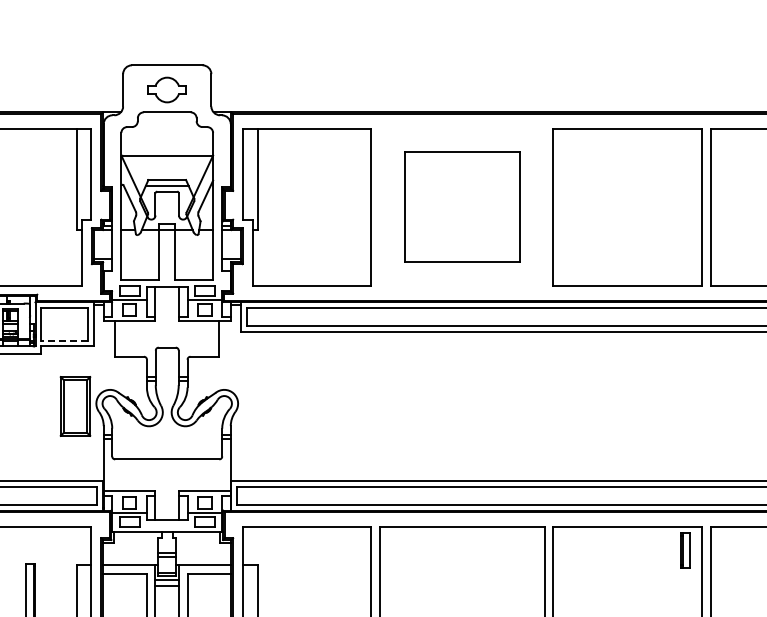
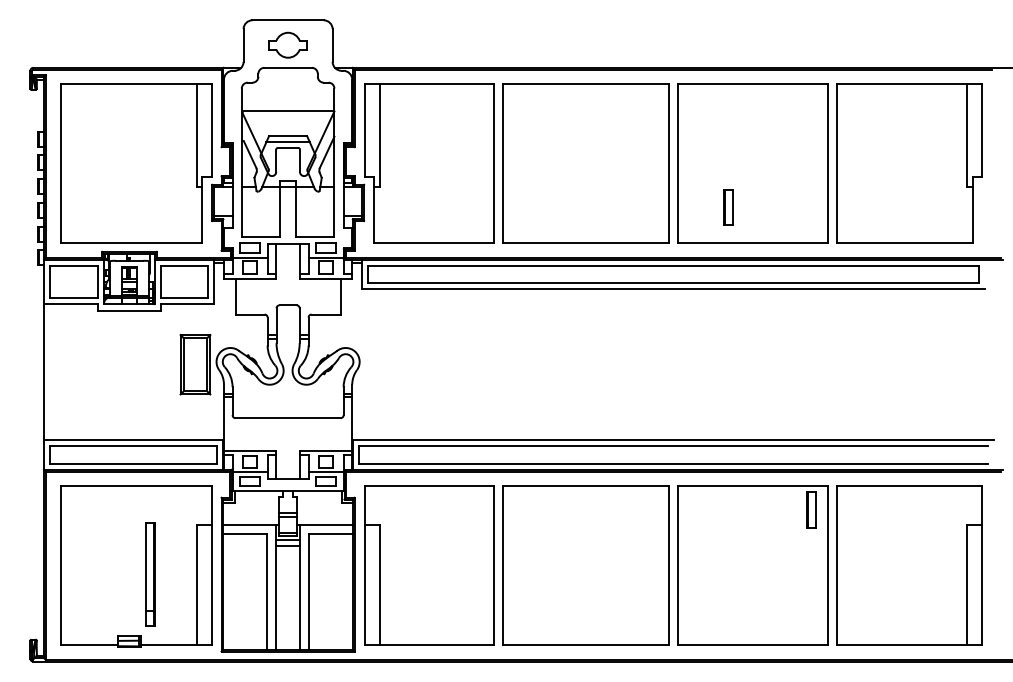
part: (461, 207) -> (585, 163), size x1.43
part: (603, 250) -> (728, 207), added
line: (63, 340) -> (183, 298), dashed -> solid

